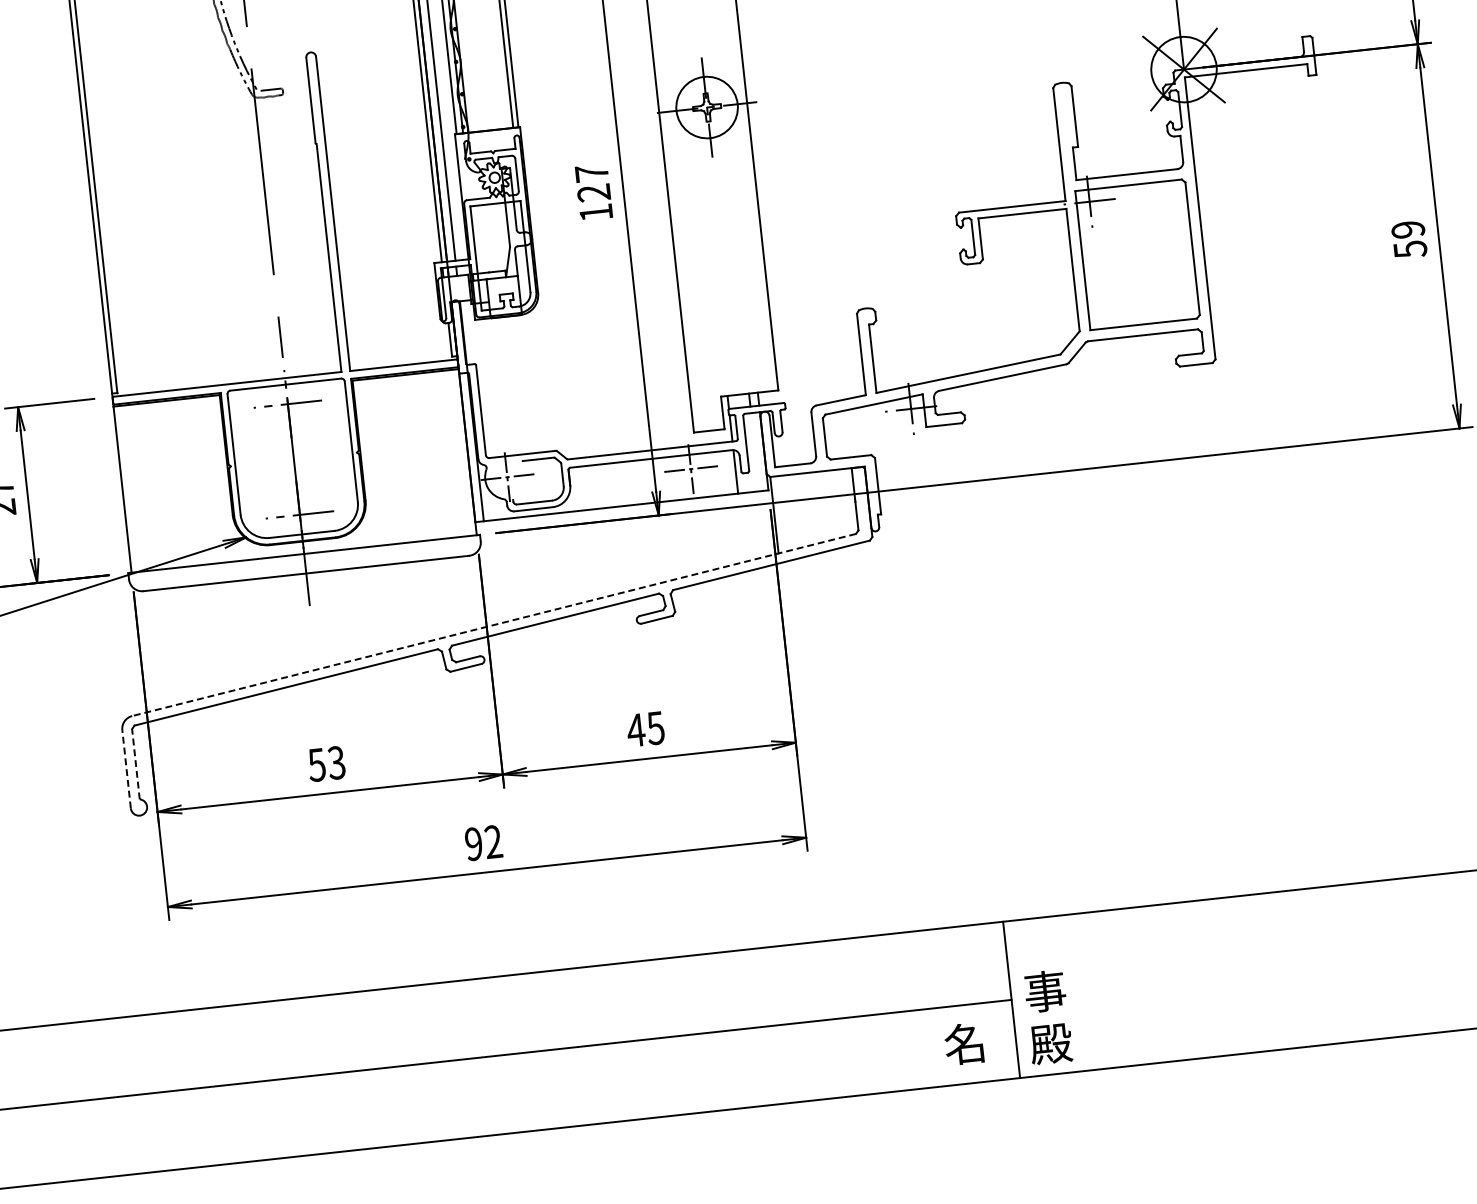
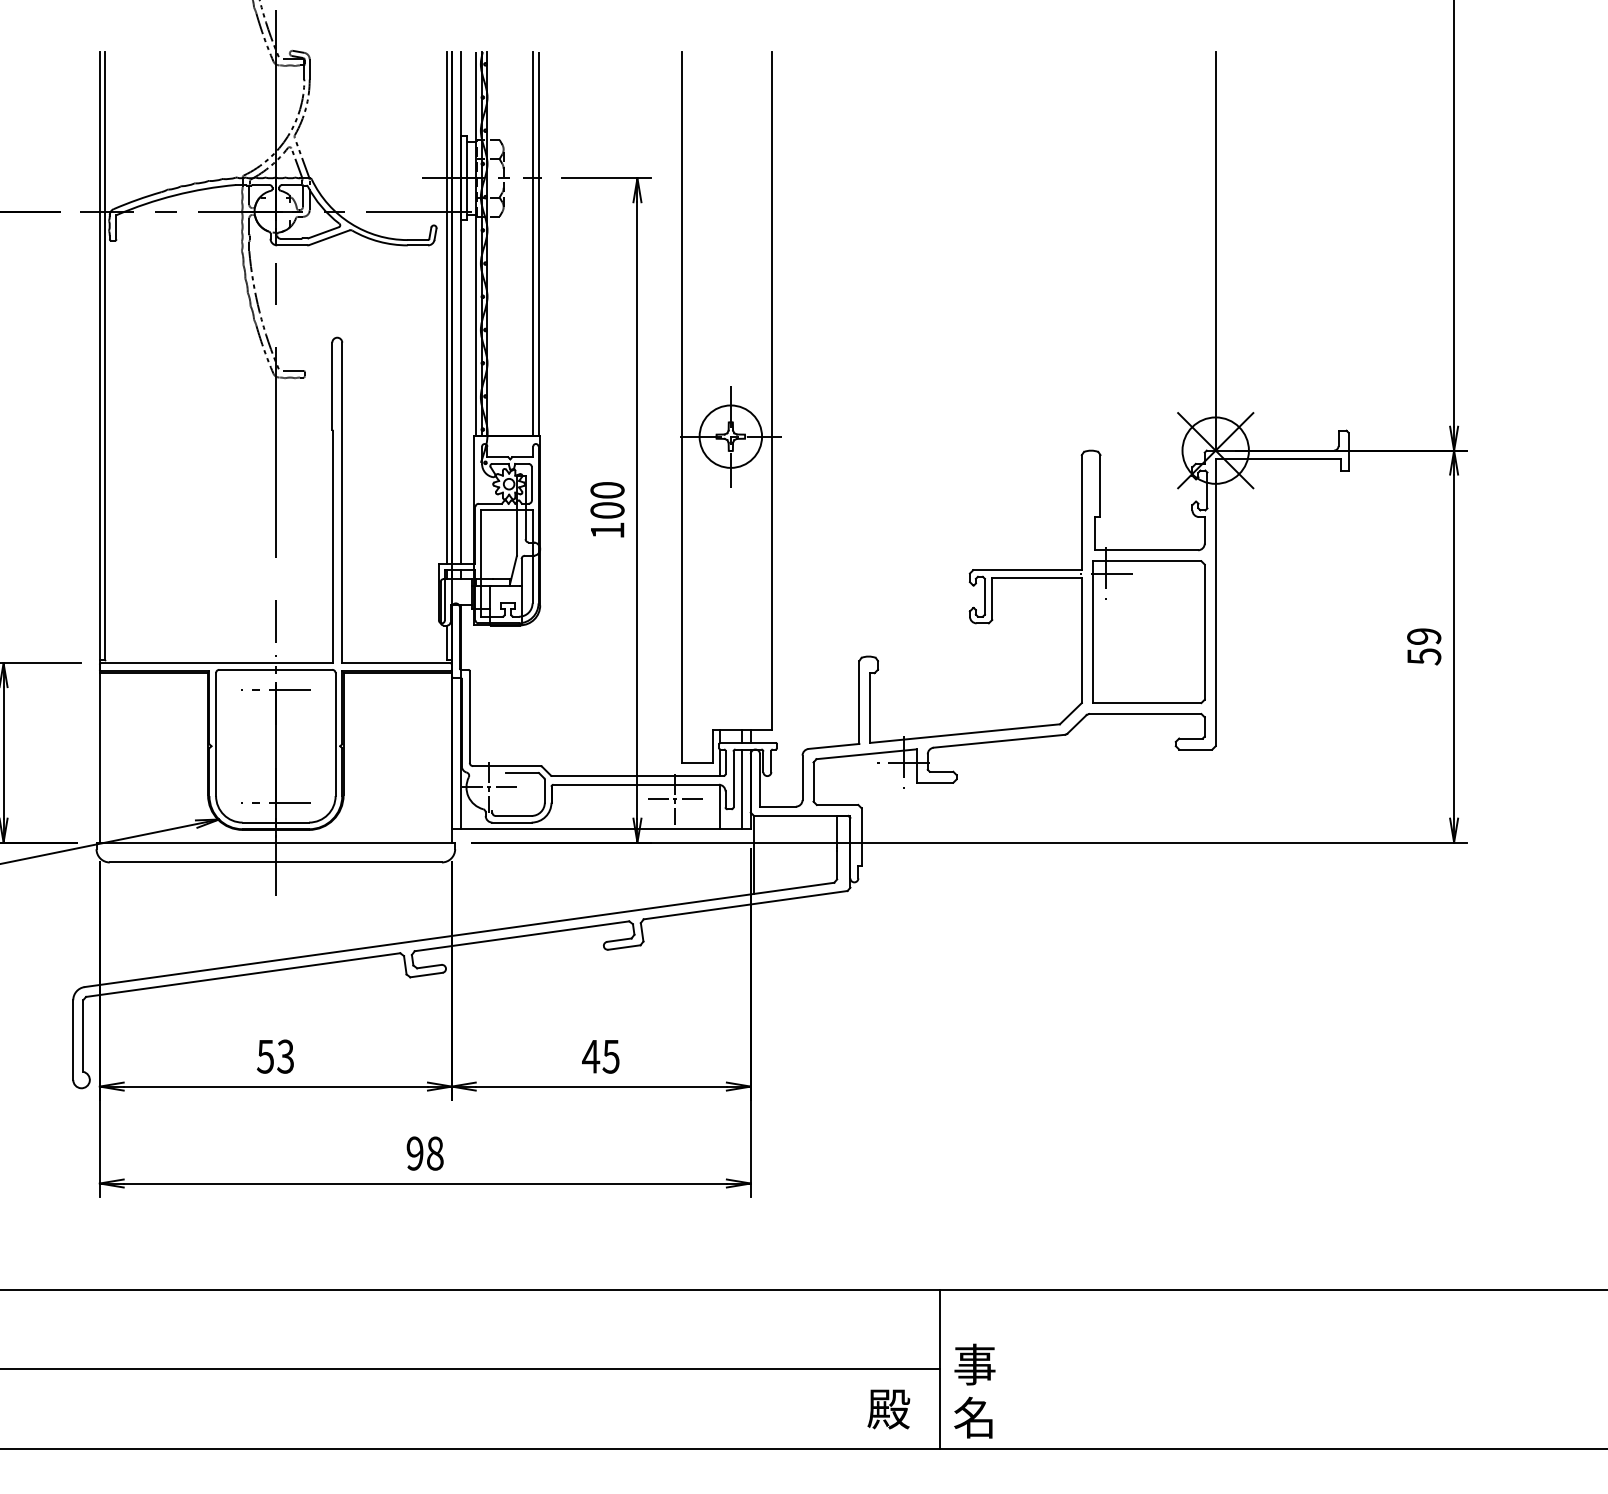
text: (592, 183) -> (607, 500), 127 -> 100
line: (755, 452) -> (741, 789), added
line: (493, 625) -> (458, 935), dashed -> solid
line: (136, 764) -> (83, 1036), dashed -> solid
line: (126, 769) -> (73, 1040), dashed -> solid
text: (492, 841) -> (434, 1153), 92 -> 98
text: (965, 1043) -> (888, 1408), 名 -> 殿
text: (1050, 1043) -> (974, 1417), 殿 -> 名

